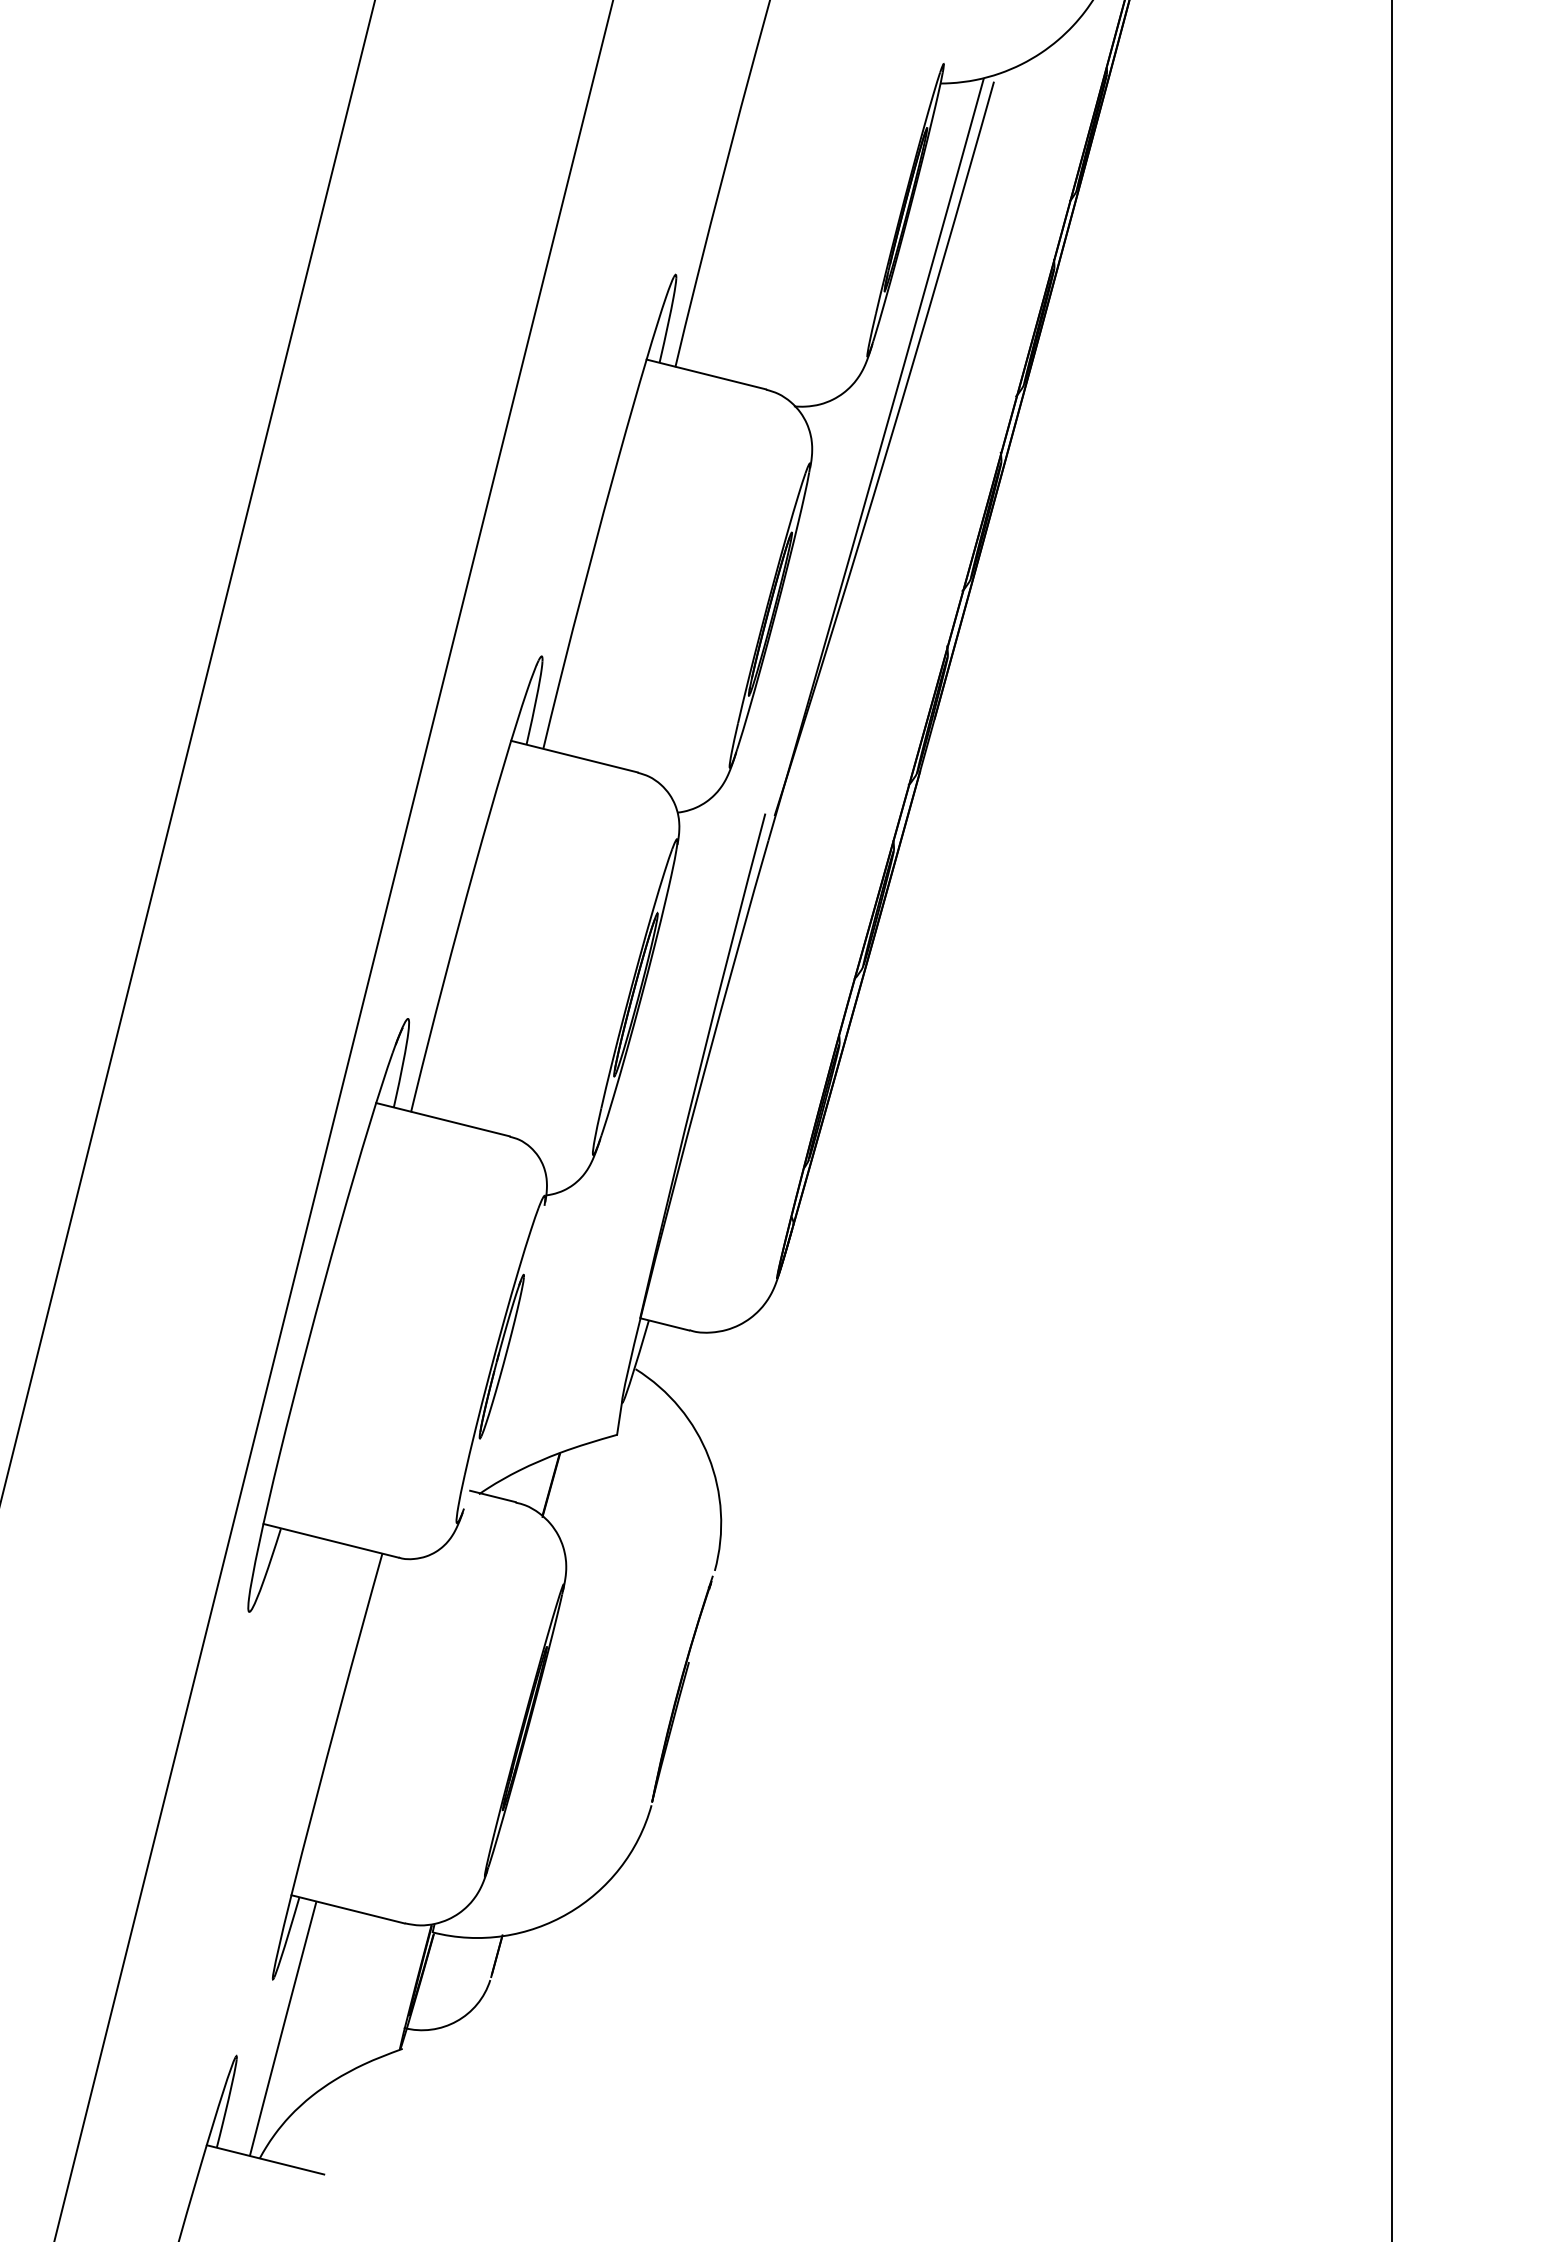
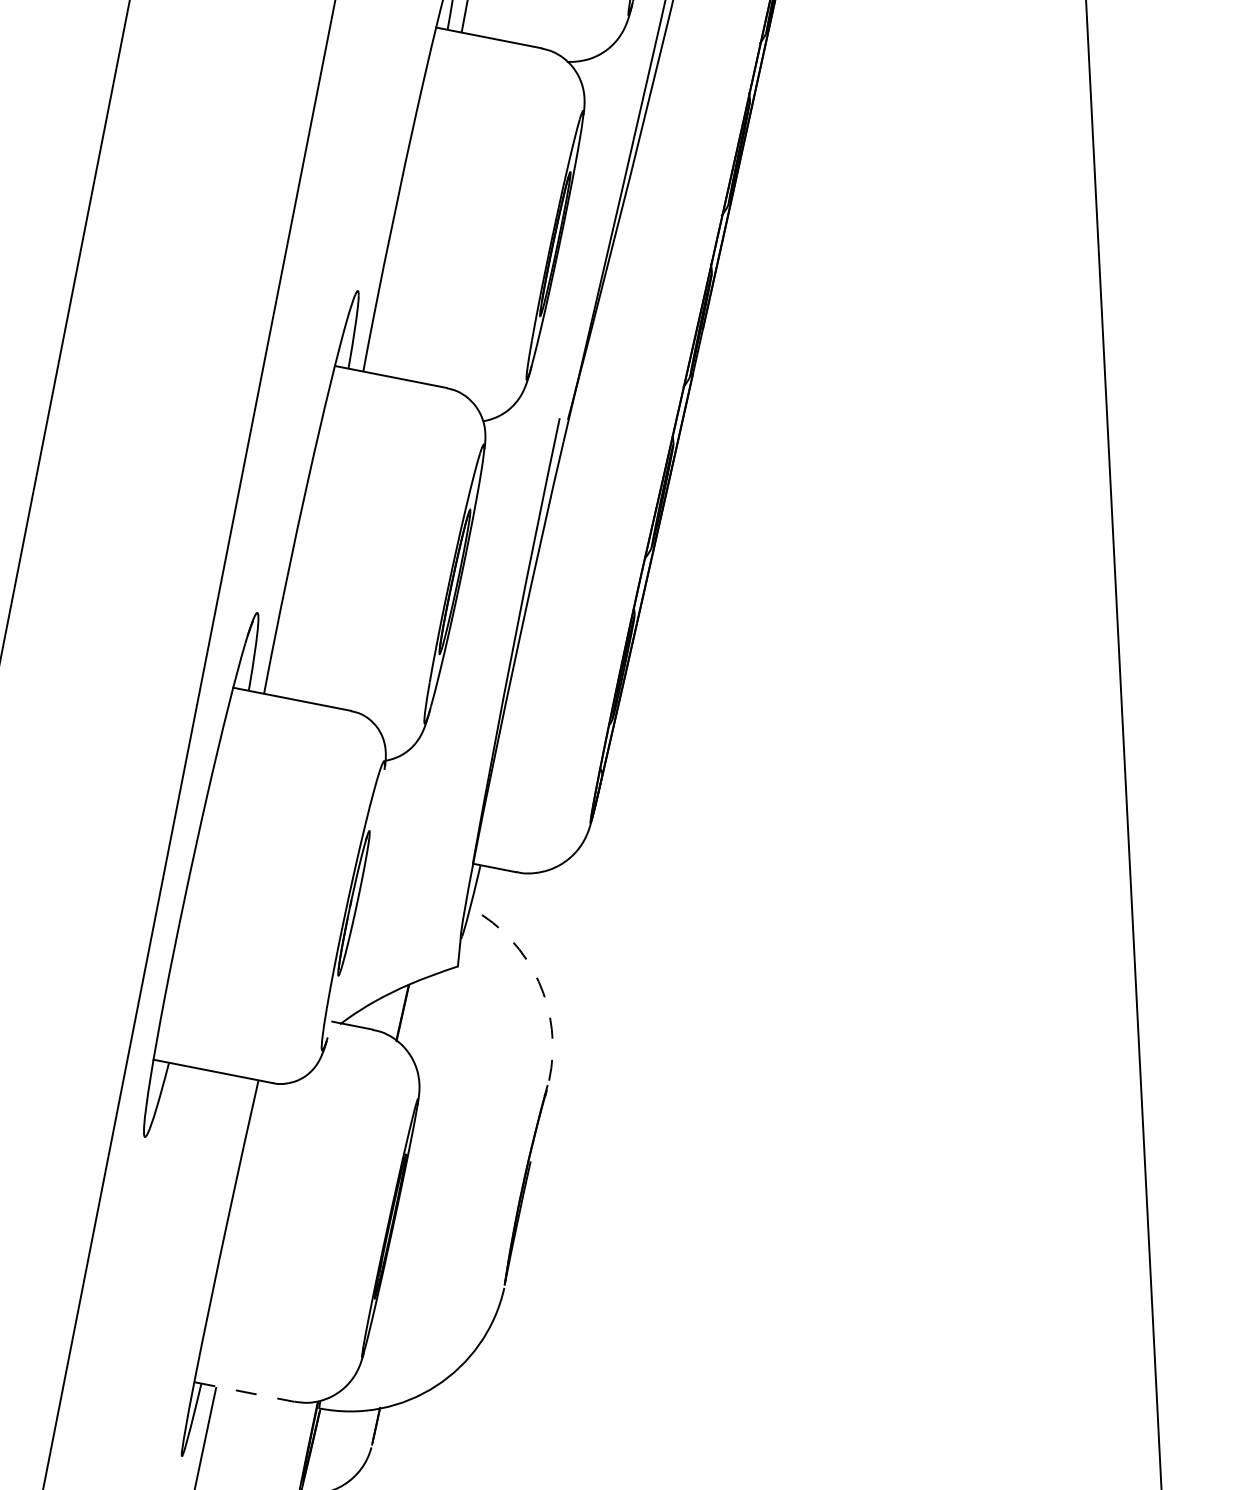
arc: (708, 1456) -> (538, 981), solid -> dashed
line: (348, 1909) -> (244, 1392), solid -> dashed

